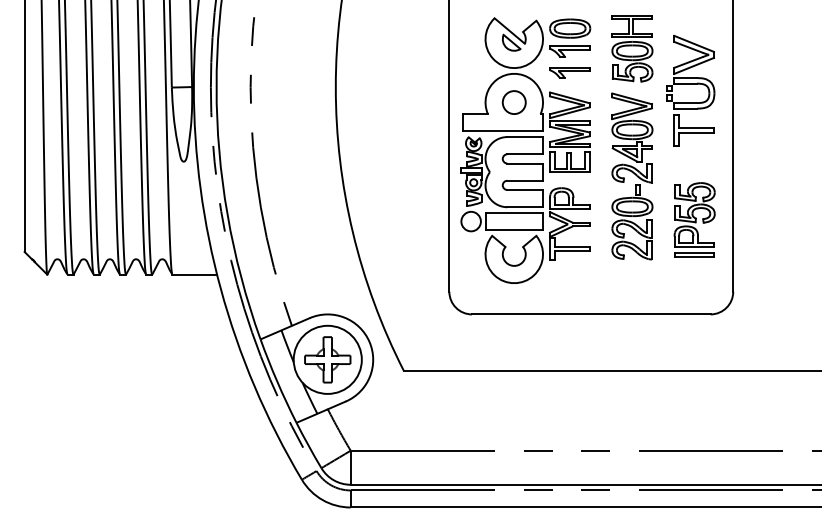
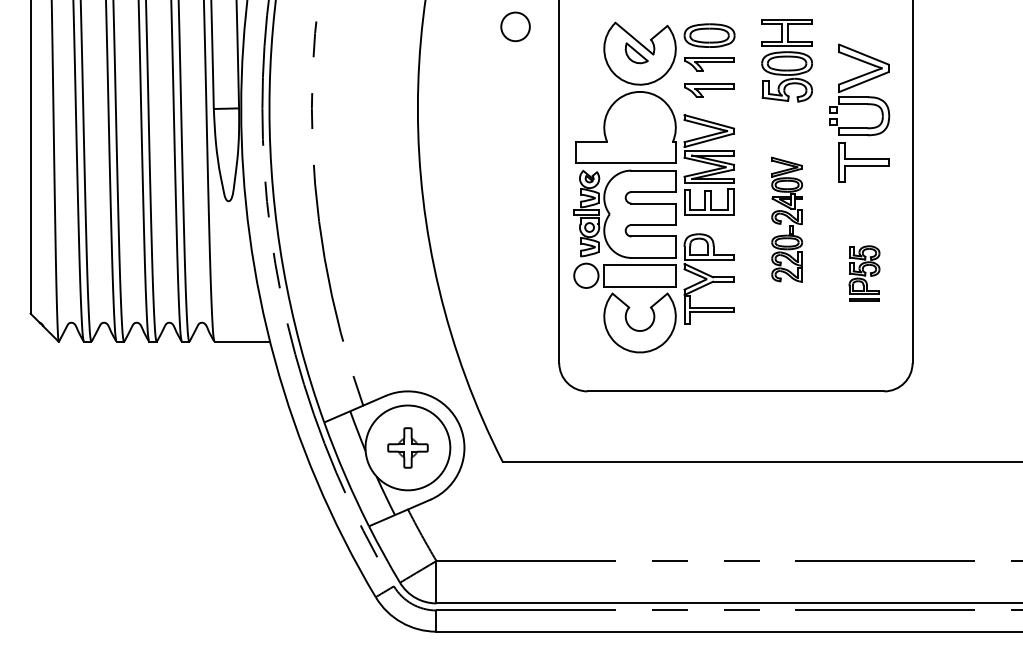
circle: (513, 102) -> (514, 26), moved
part: (632, 176) -> (787, 219), size x0.6
part: (694, 219) -> (864, 273), size x0.6
part: (327, 359) -> (407, 447), size x0.7

